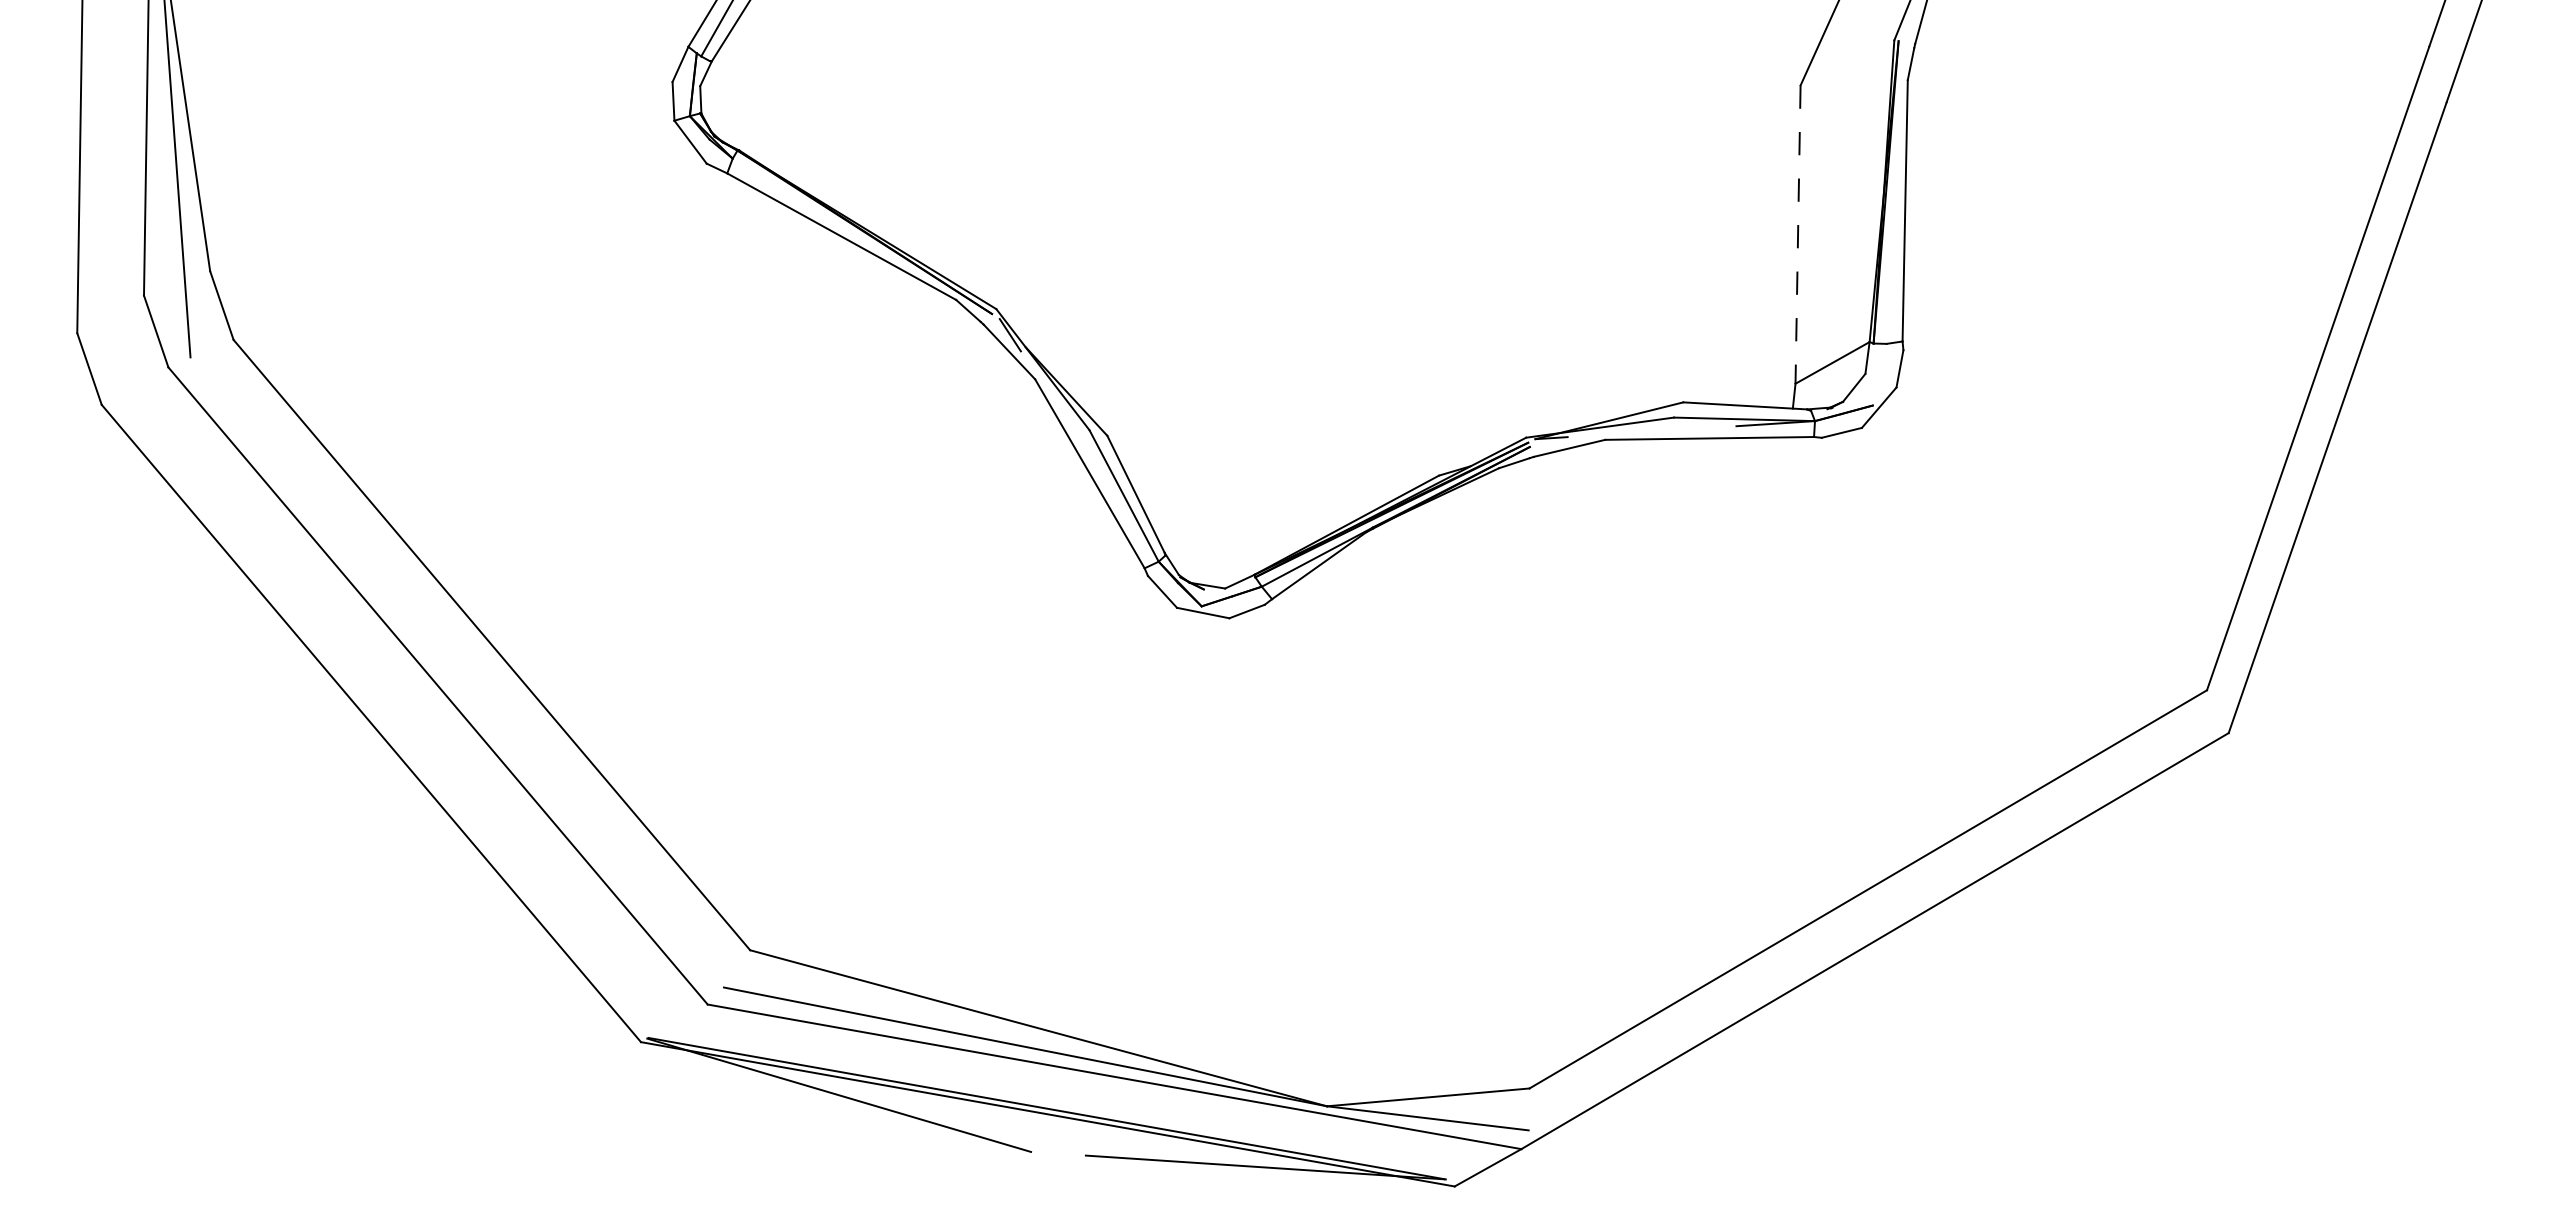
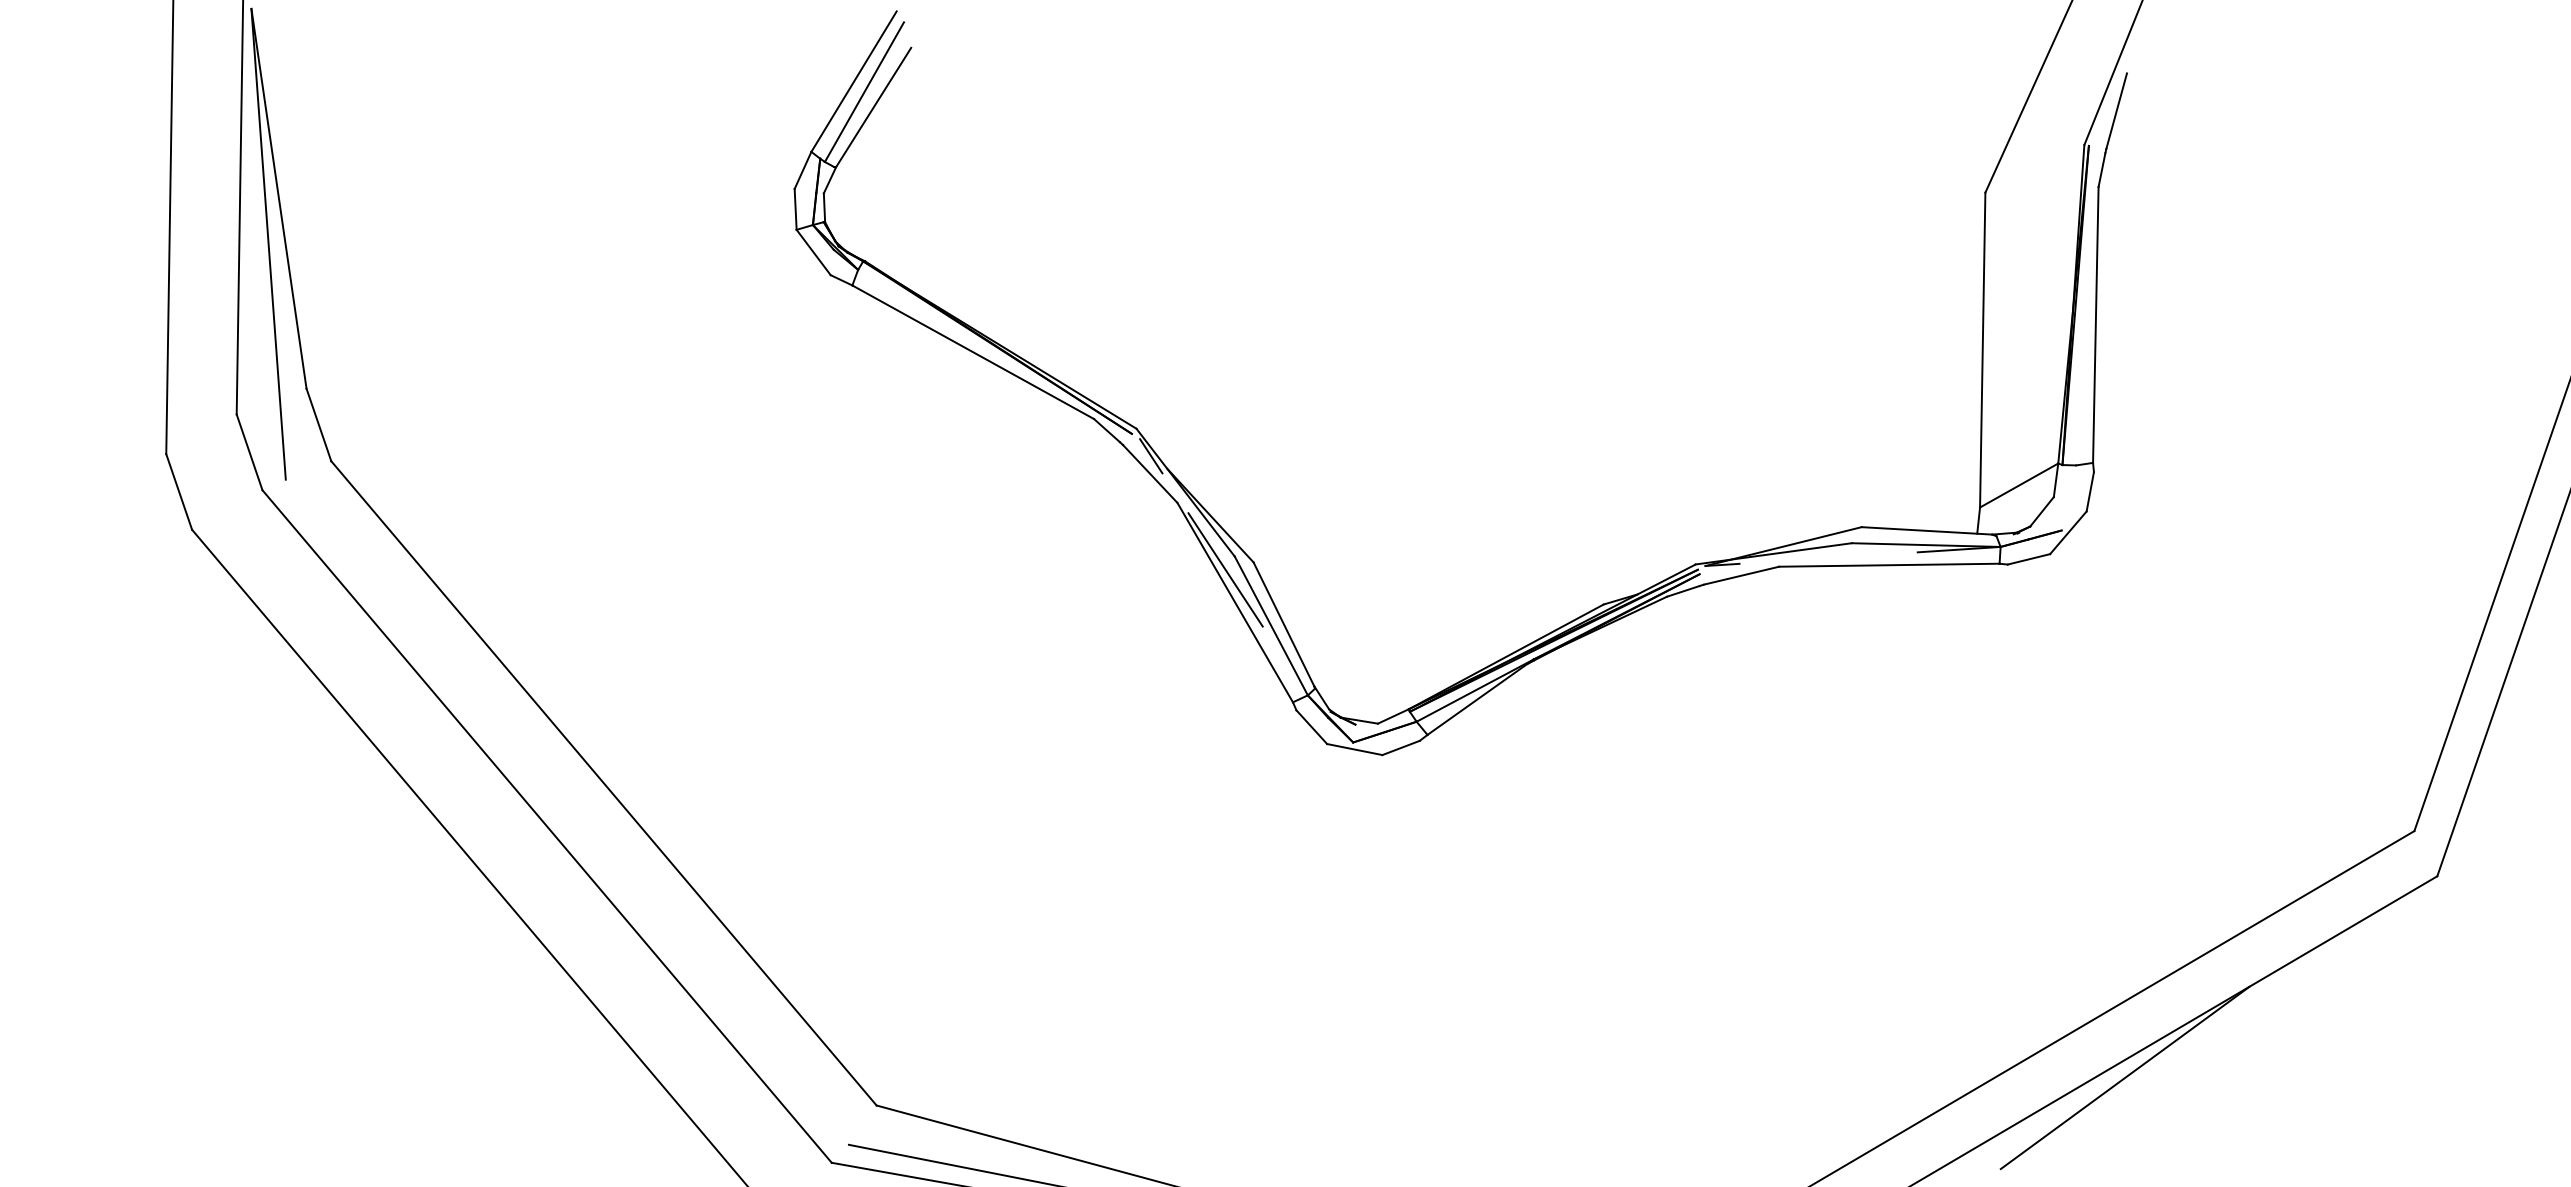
line: (1798, 235) -> (1983, 351), dashed -> solid
line: (1080, 442) -> (1225, 569), added
line: (1932, 923) -> (2124, 1077), added

